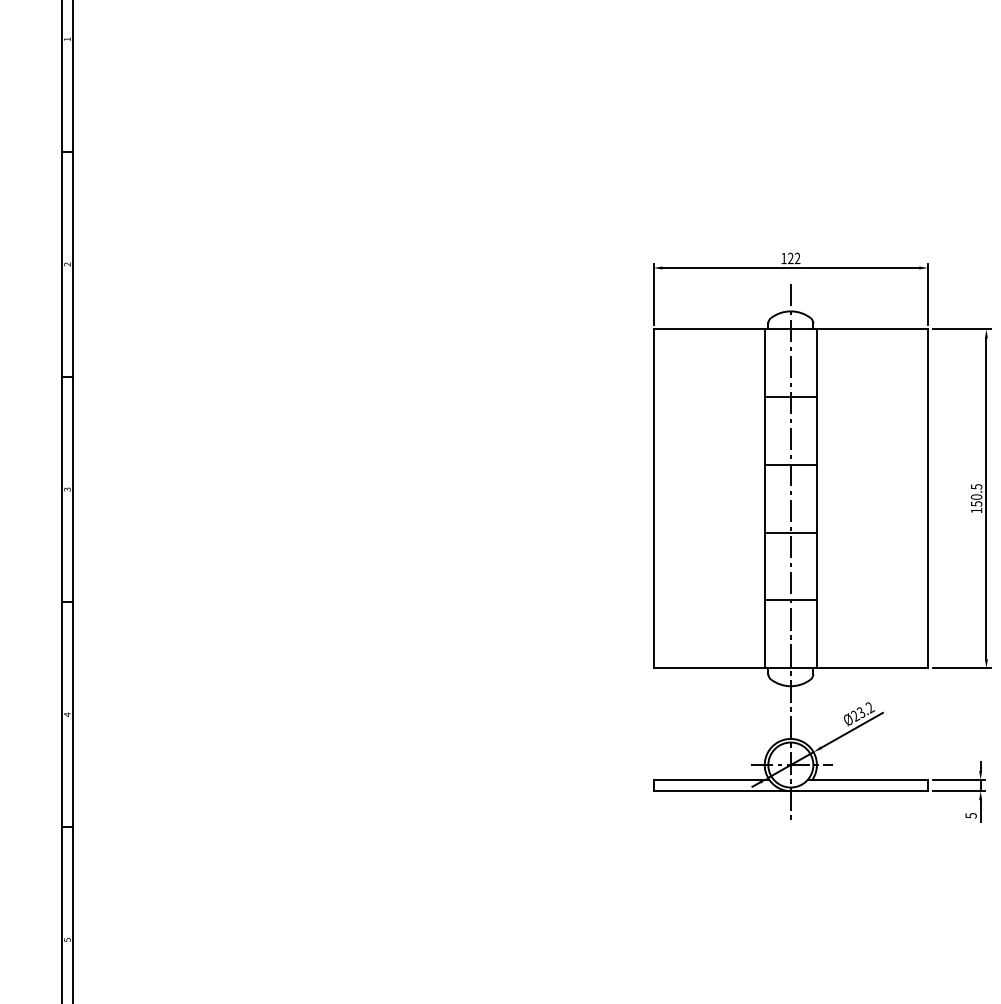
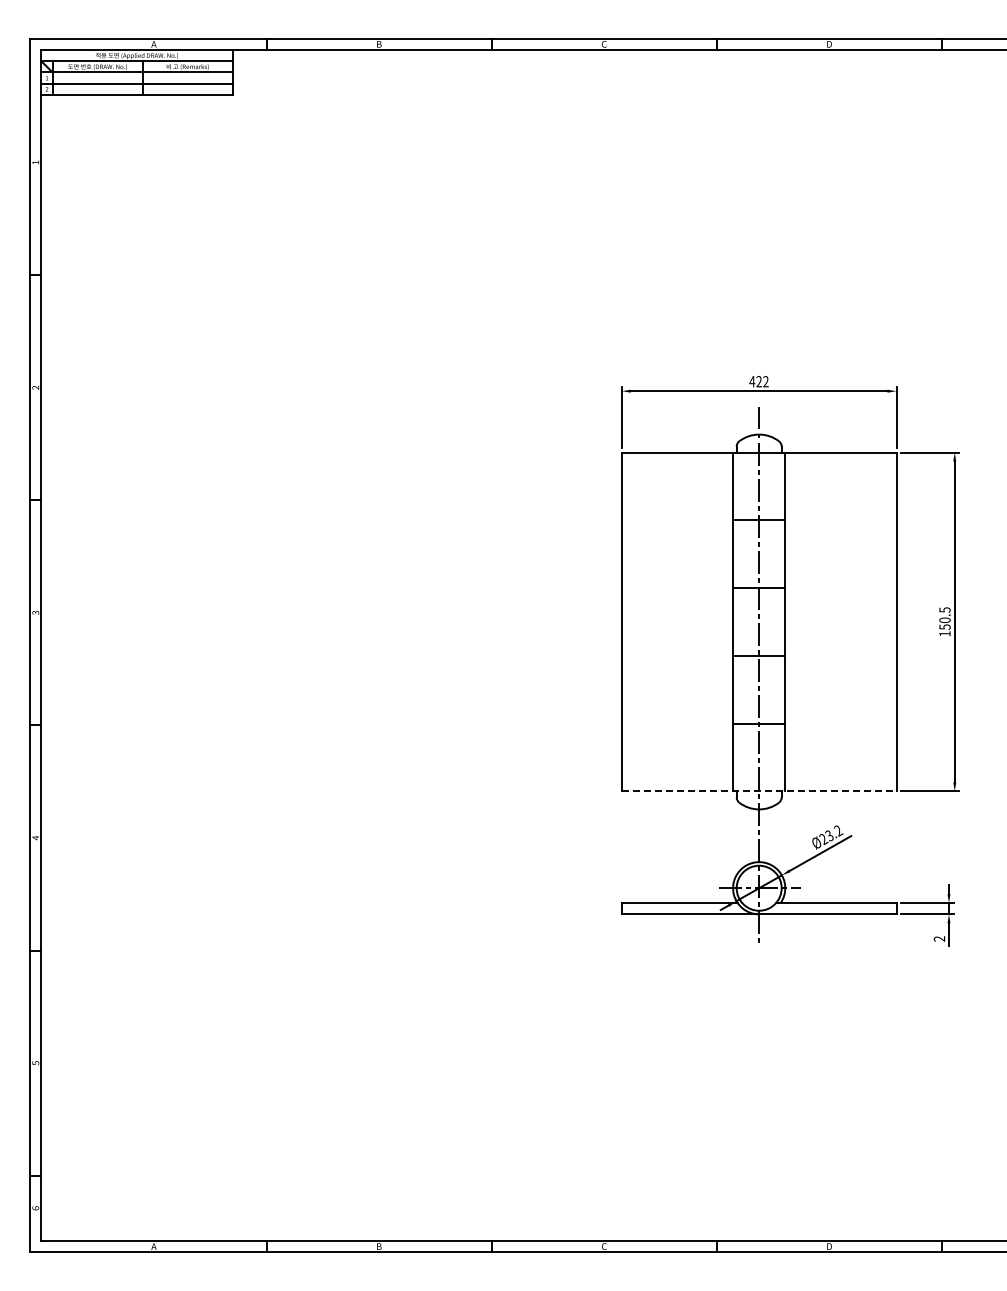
text: (784, 258) -> (752, 381), 122 -> 422
line: (791, 668) -> (759, 791), solid -> dashed
text: (971, 815) -> (939, 938), 5 -> 2

